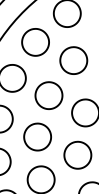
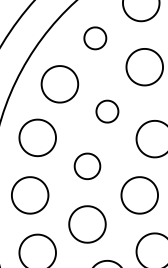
part: (35, 42) -> (95, 38), size x0.6
part: (49, 95) -> (107, 111), size x0.6
part: (37, 137) -> (87, 166), size x0.7

